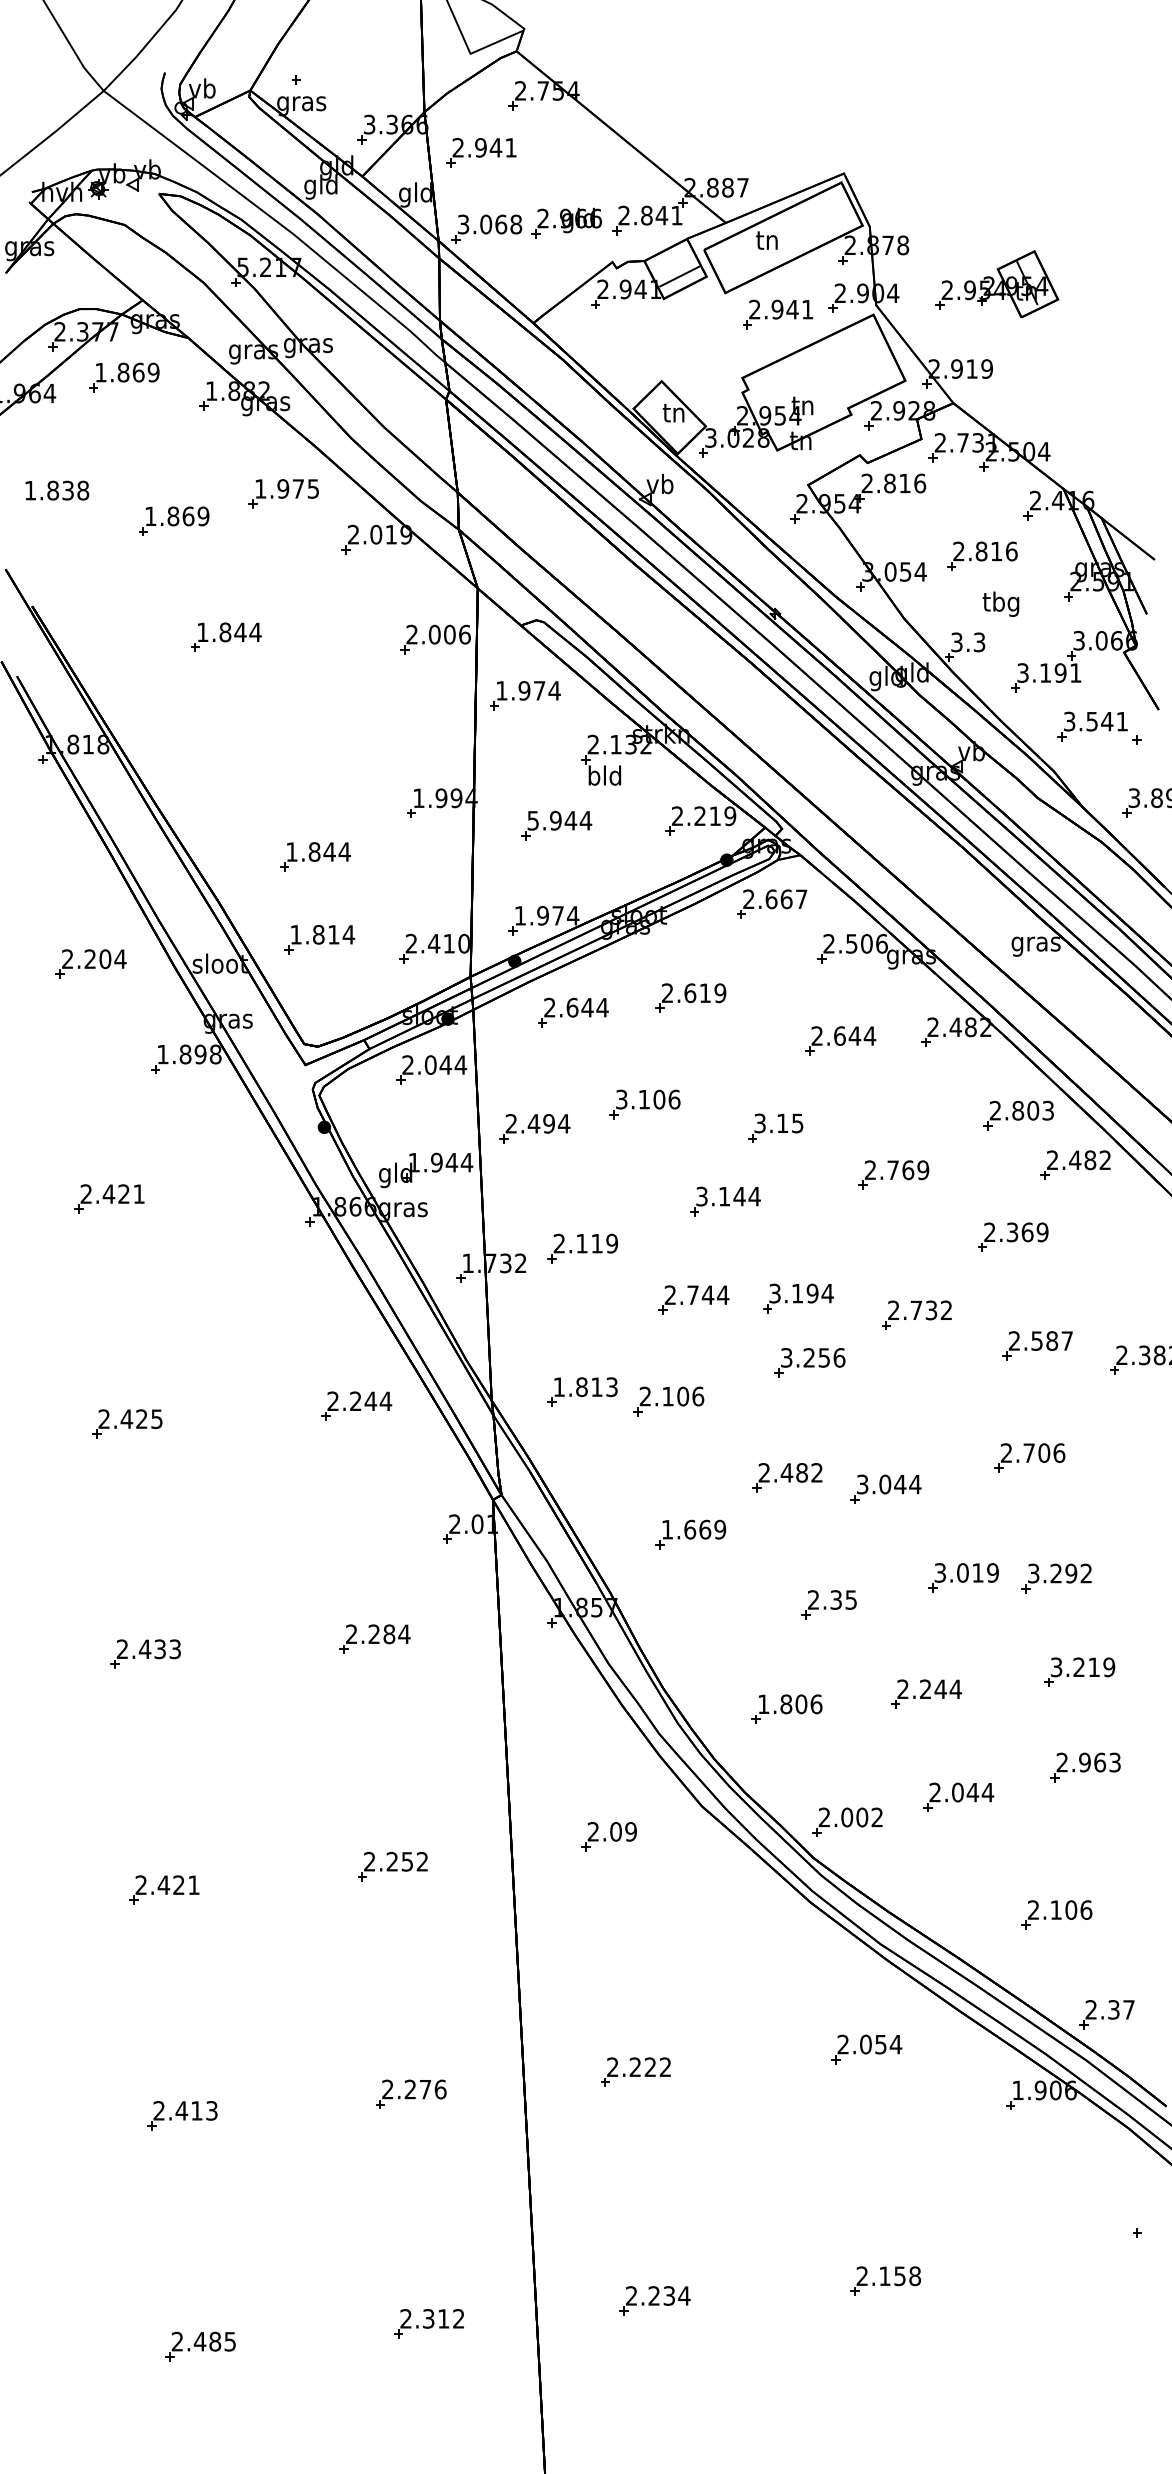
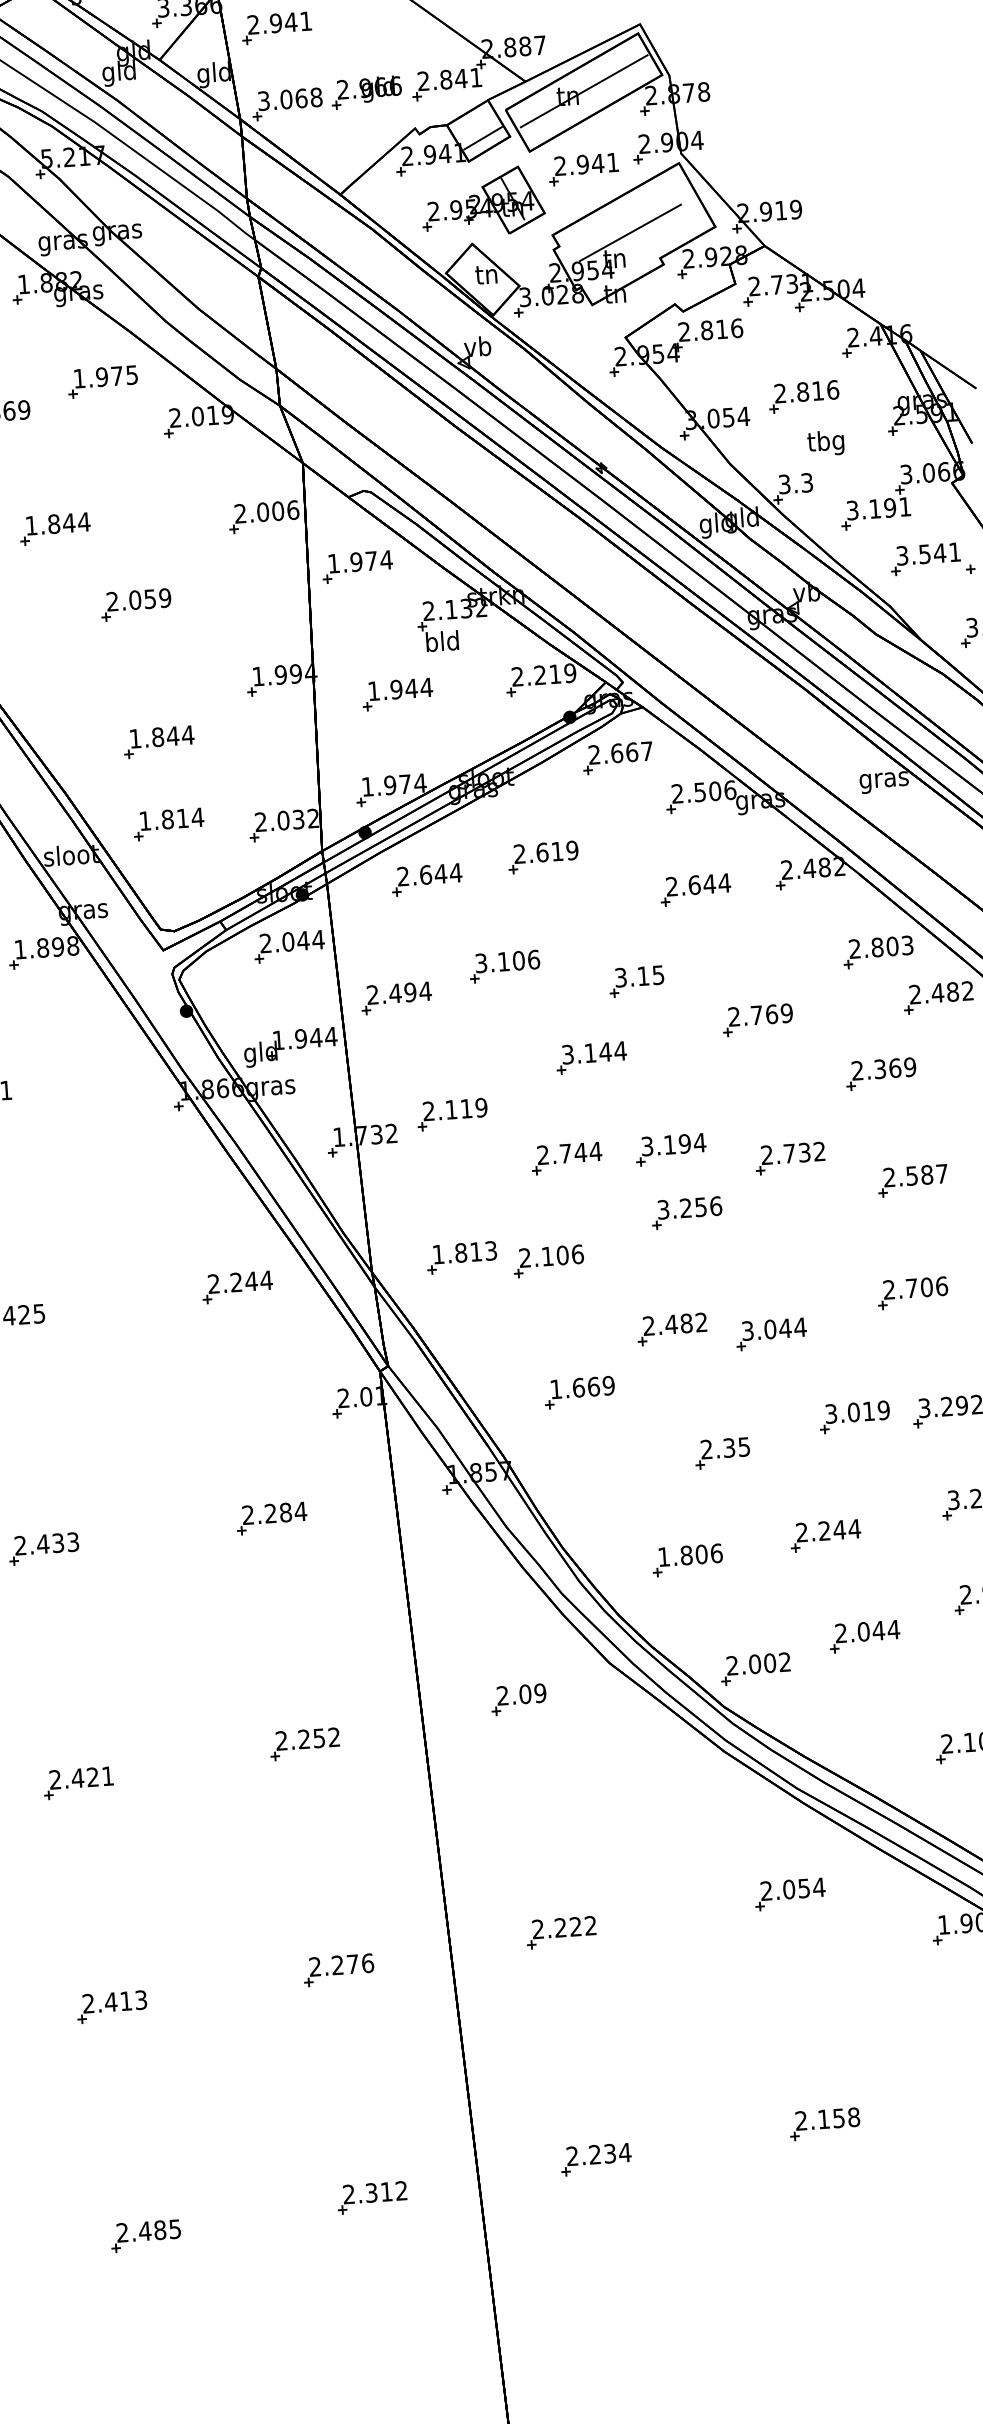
line: (783, 236) -> (583, 91), added
part: (997, 284) -> (483, 202), moved
line: (819, 380) -> (629, 232), added
part: (301, 718) -> (135, 604), added
text: (532, 820) -> (373, 690), 5.944 -> 1.944
text: (448, 943) -> (297, 819), 2.410 -> 2.032

